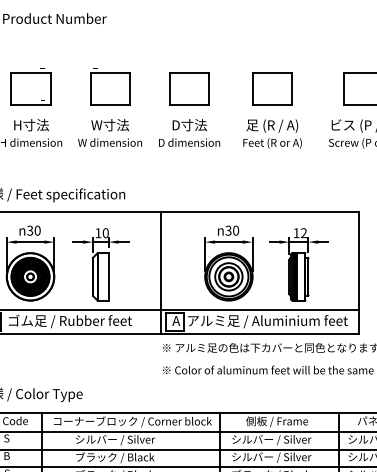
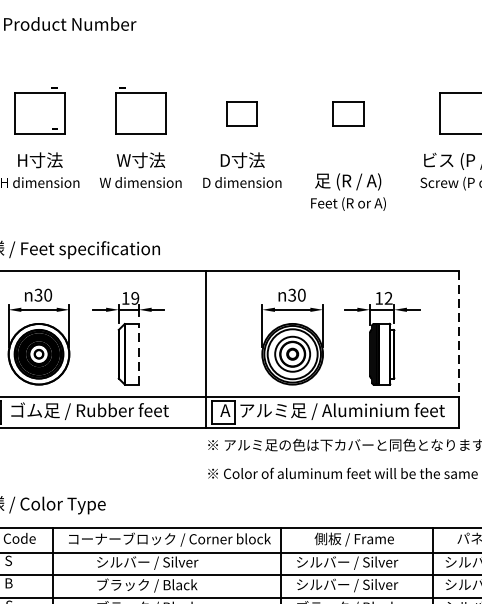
part: (189, 88) -> (242, 113), size x0.6
part: (272, 88) -> (348, 113), size x0.6
text: (272, 133) -> (348, 191), moved
text: (105, 233) -> (134, 298), 10 -> 19
line: (359, 261) -> (459, 334), solid -> dashed
line: (108, 276) -> (138, 353), solid -> dashed

